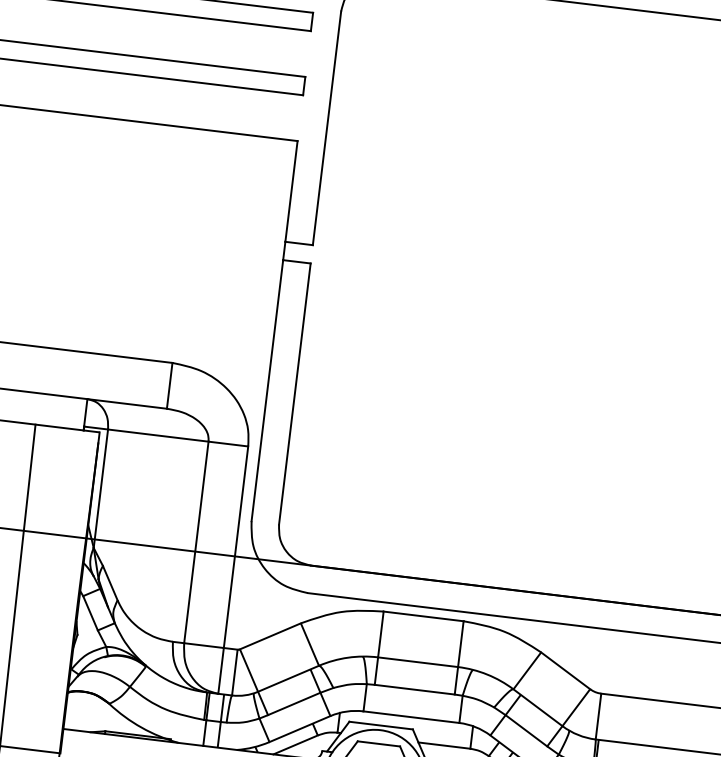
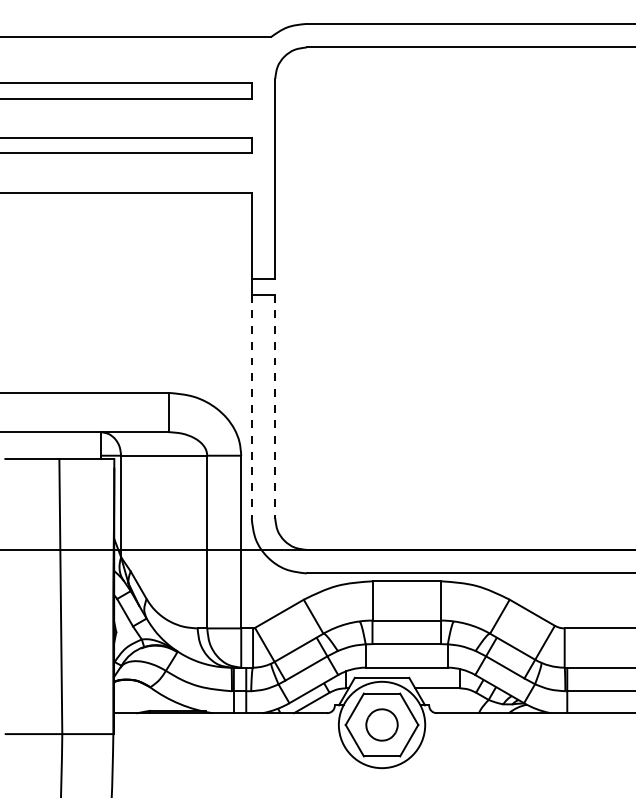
line: (267, 390) -> (251, 406), solid -> dashed
line: (295, 393) -> (275, 406), solid -> dashed

